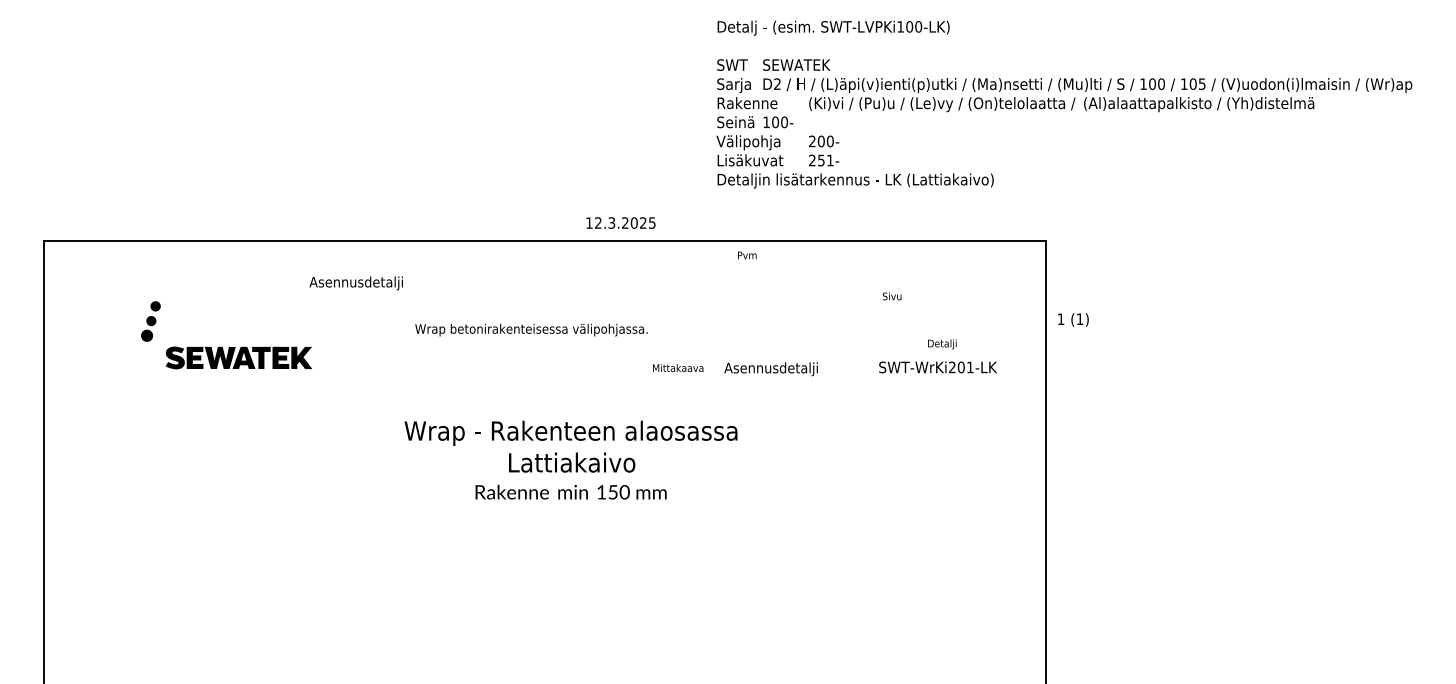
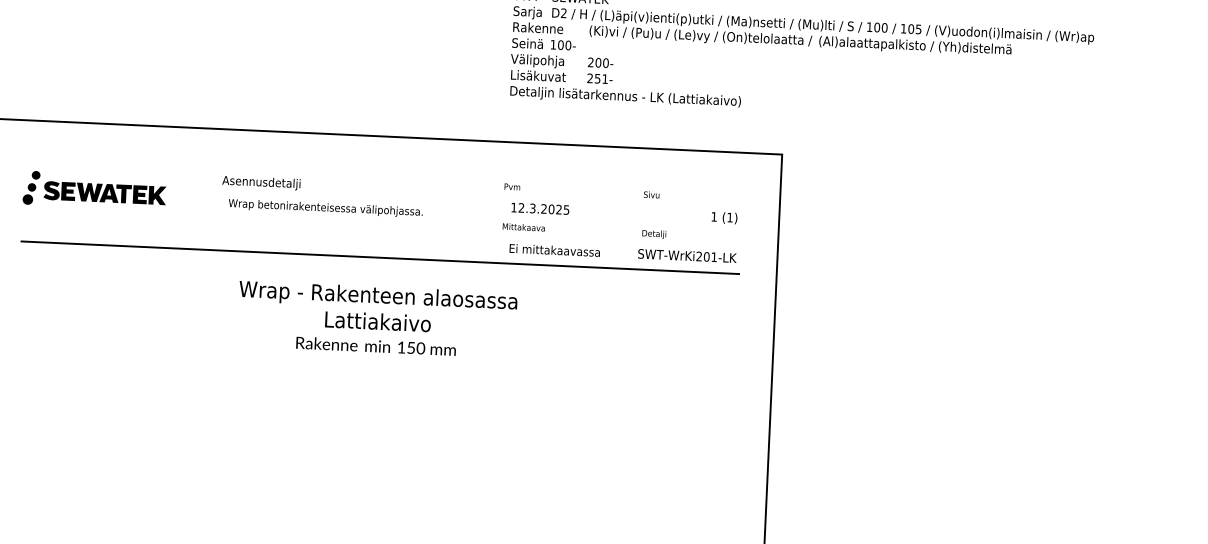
text: (620, 222) -> (540, 208), moved
text: (747, 255) -> (512, 187), moved
text: (355, 283) -> (260, 183), moved
text: (1073, 319) -> (724, 217), moved
text: (531, 329) -> (325, 207), moved
text: (942, 344) -> (654, 234), moved
part: (238, 357) -> (104, 192), moved
text: (678, 367) -> (524, 226), moved
text: (778, 369) -> (553, 251), Asennusdetalji -> Ei mittakaavassa
line: (570, 386) -> (379, 257), added

